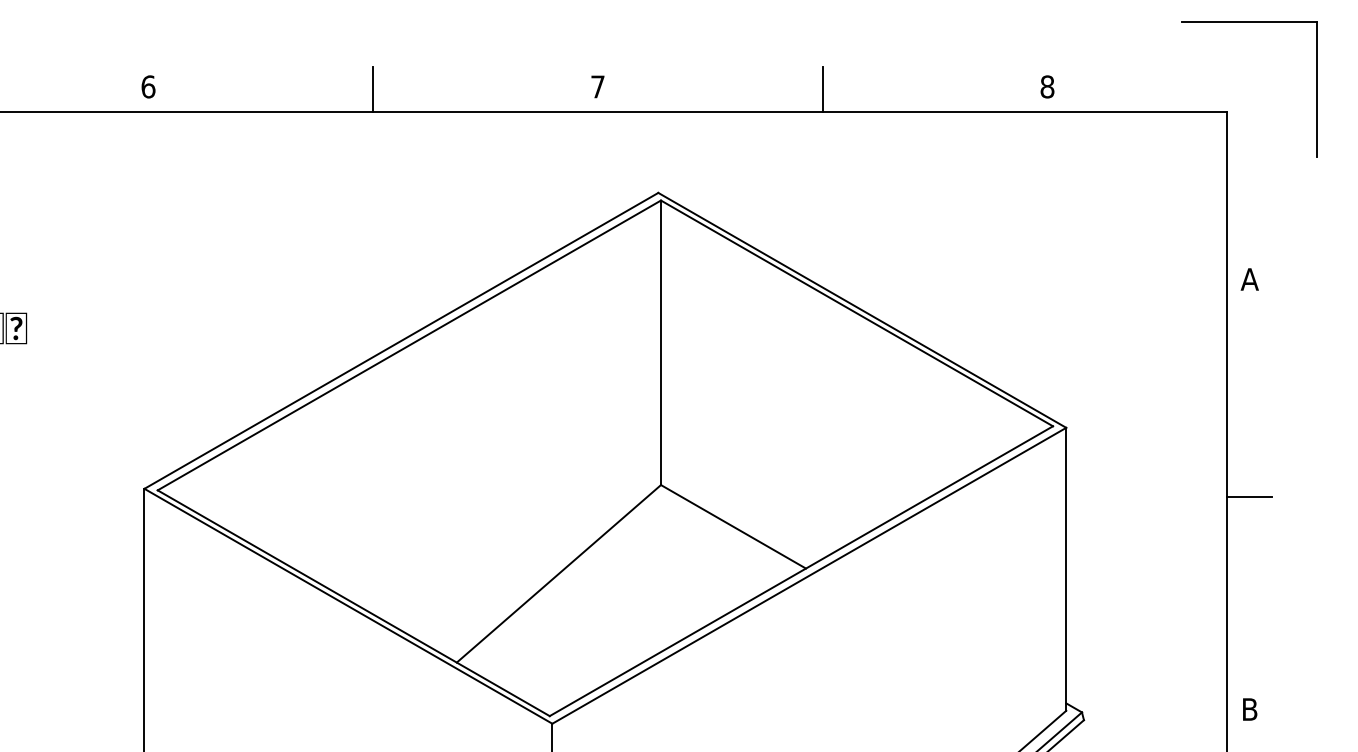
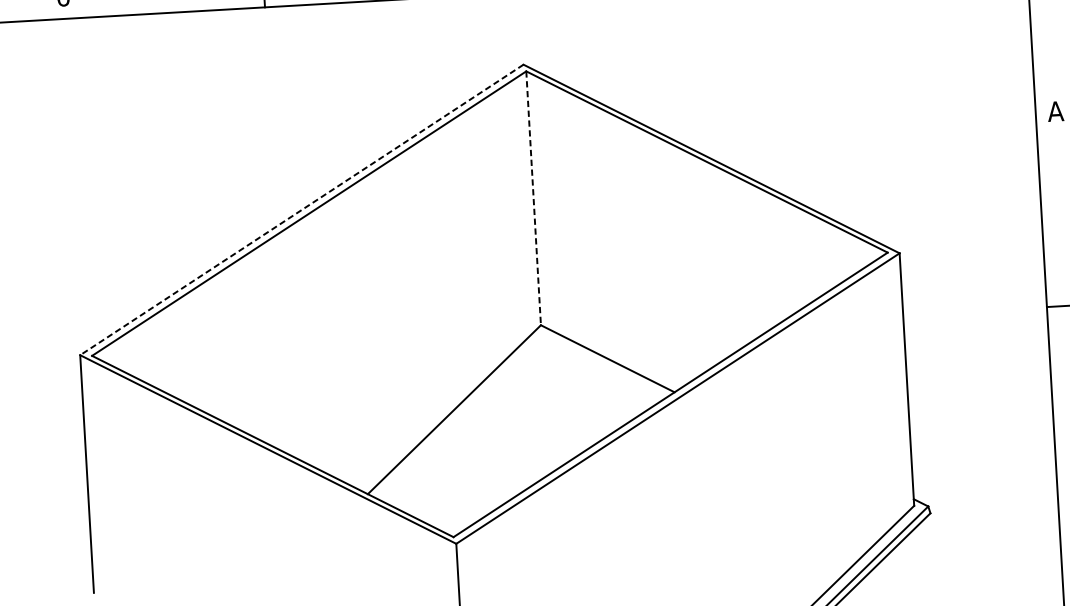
line: (400, 341) -> (301, 210), solid -> dashed
line: (661, 343) -> (534, 198), solid -> dashed

